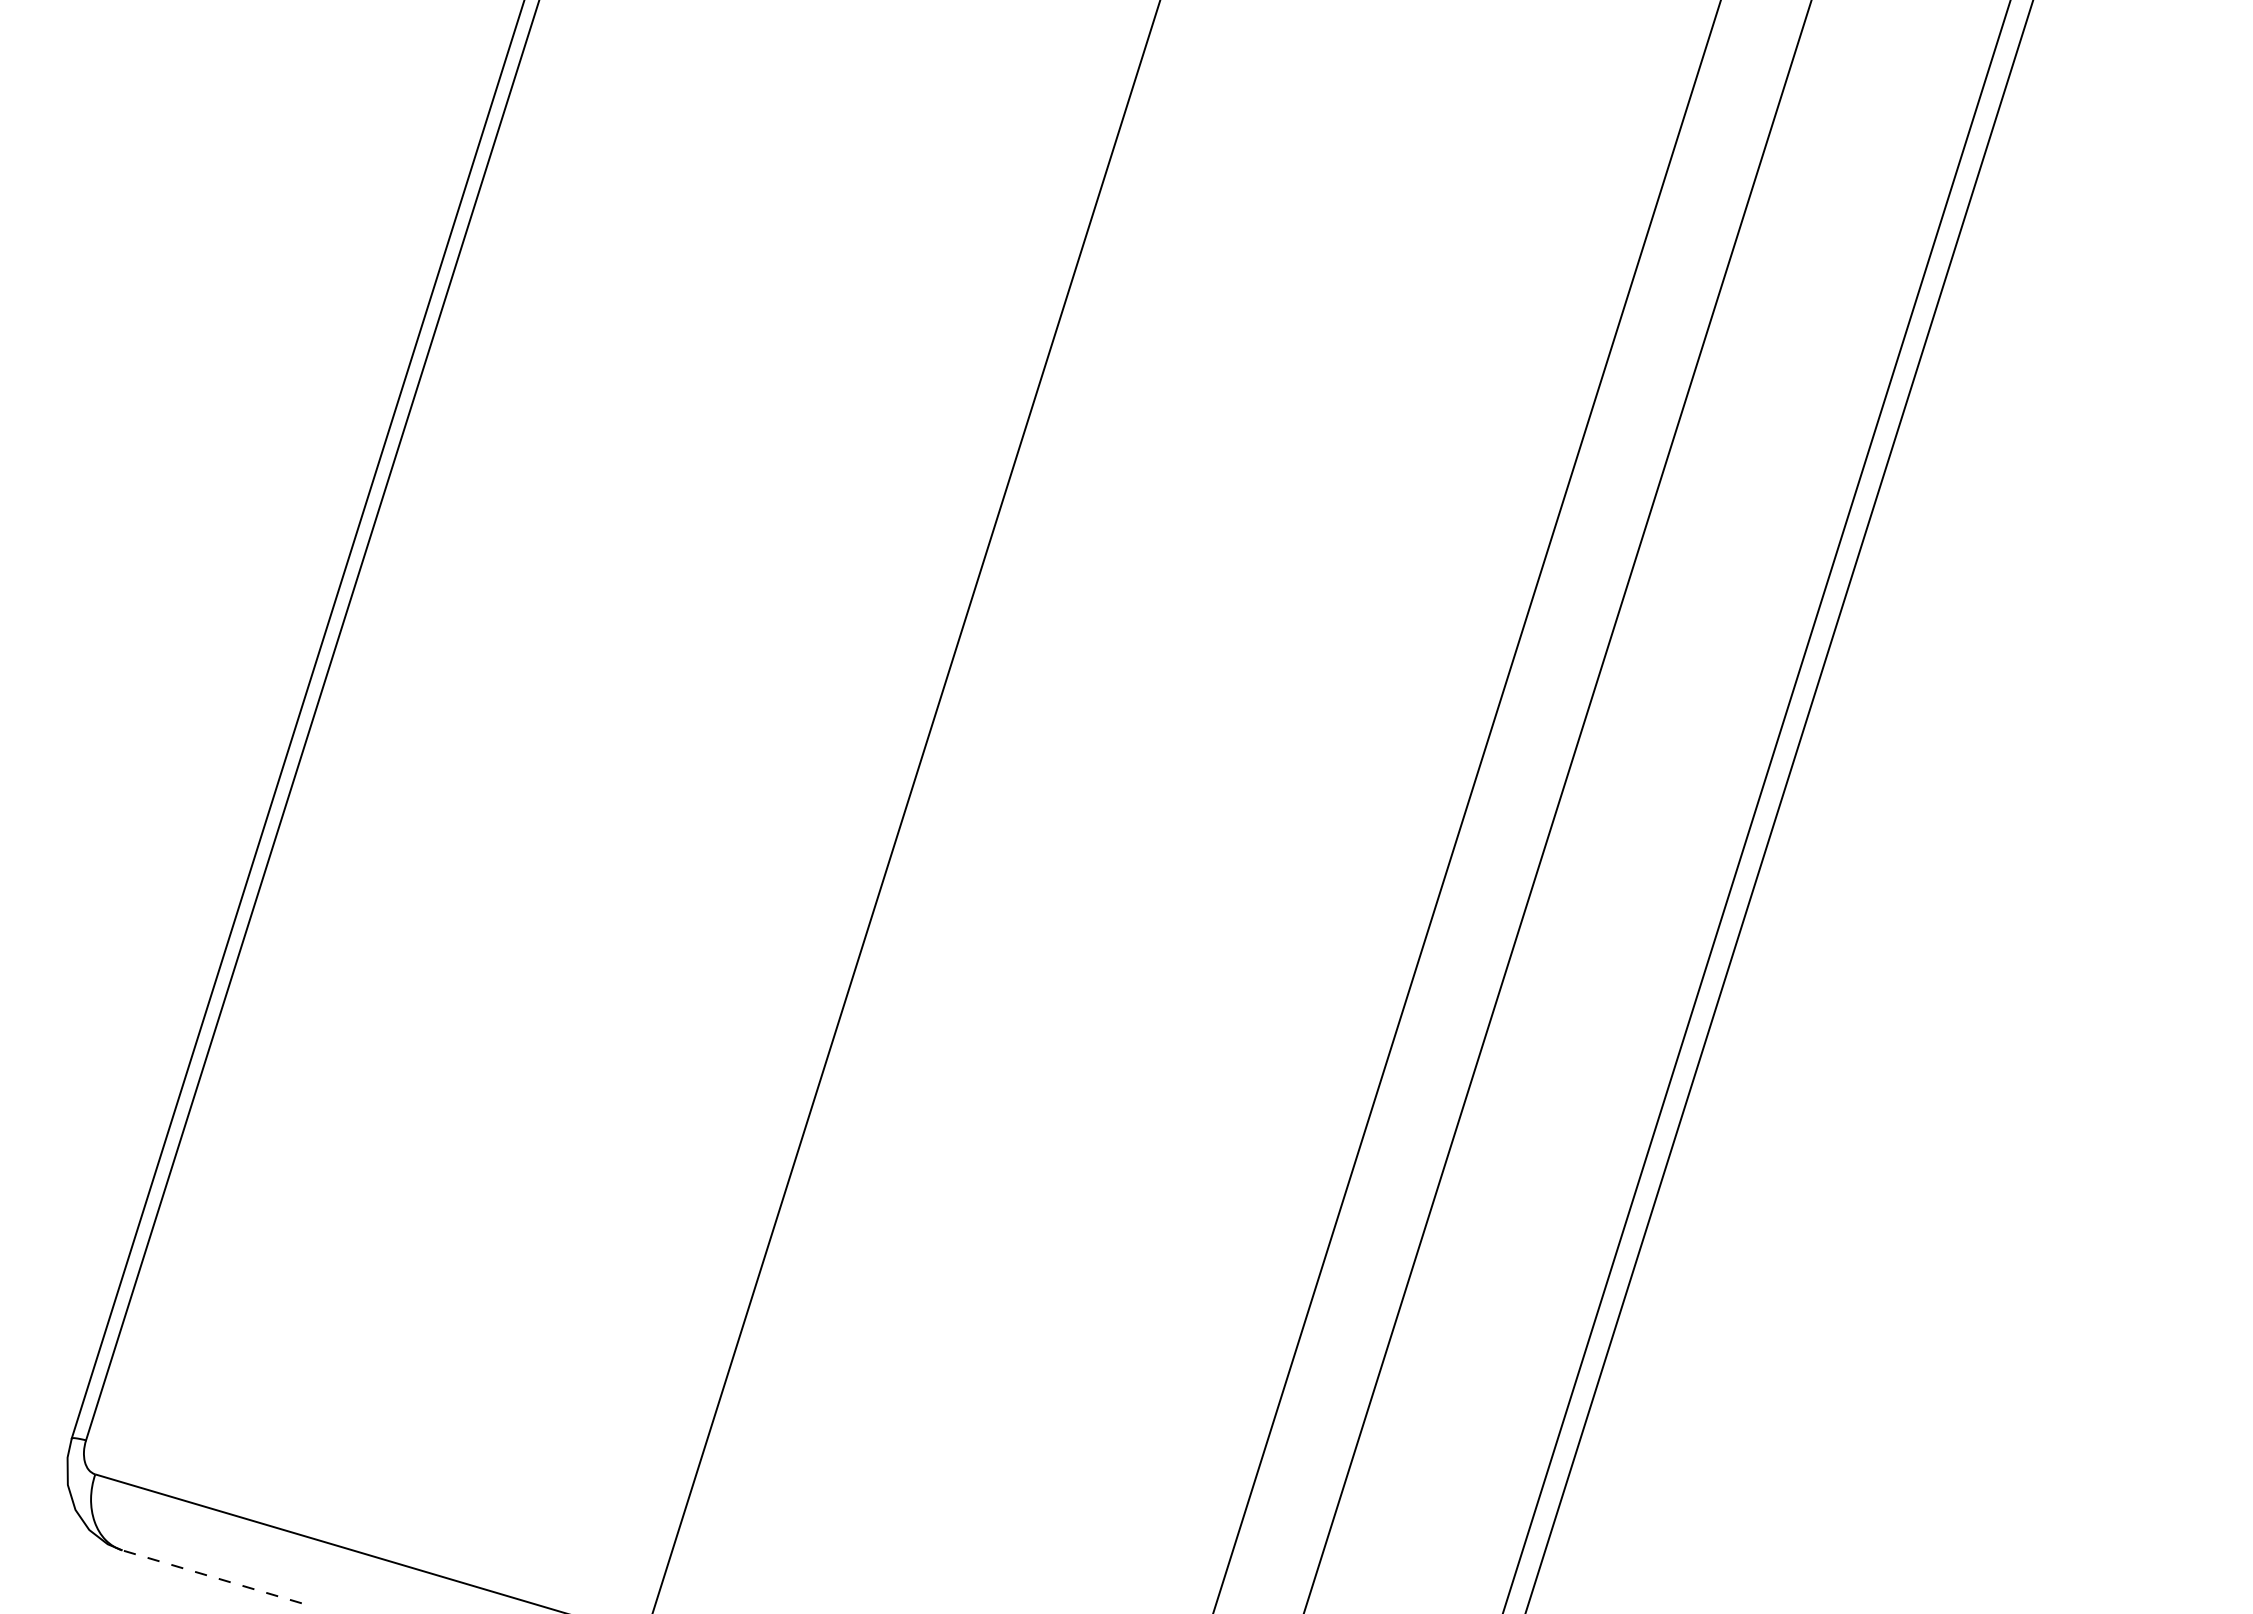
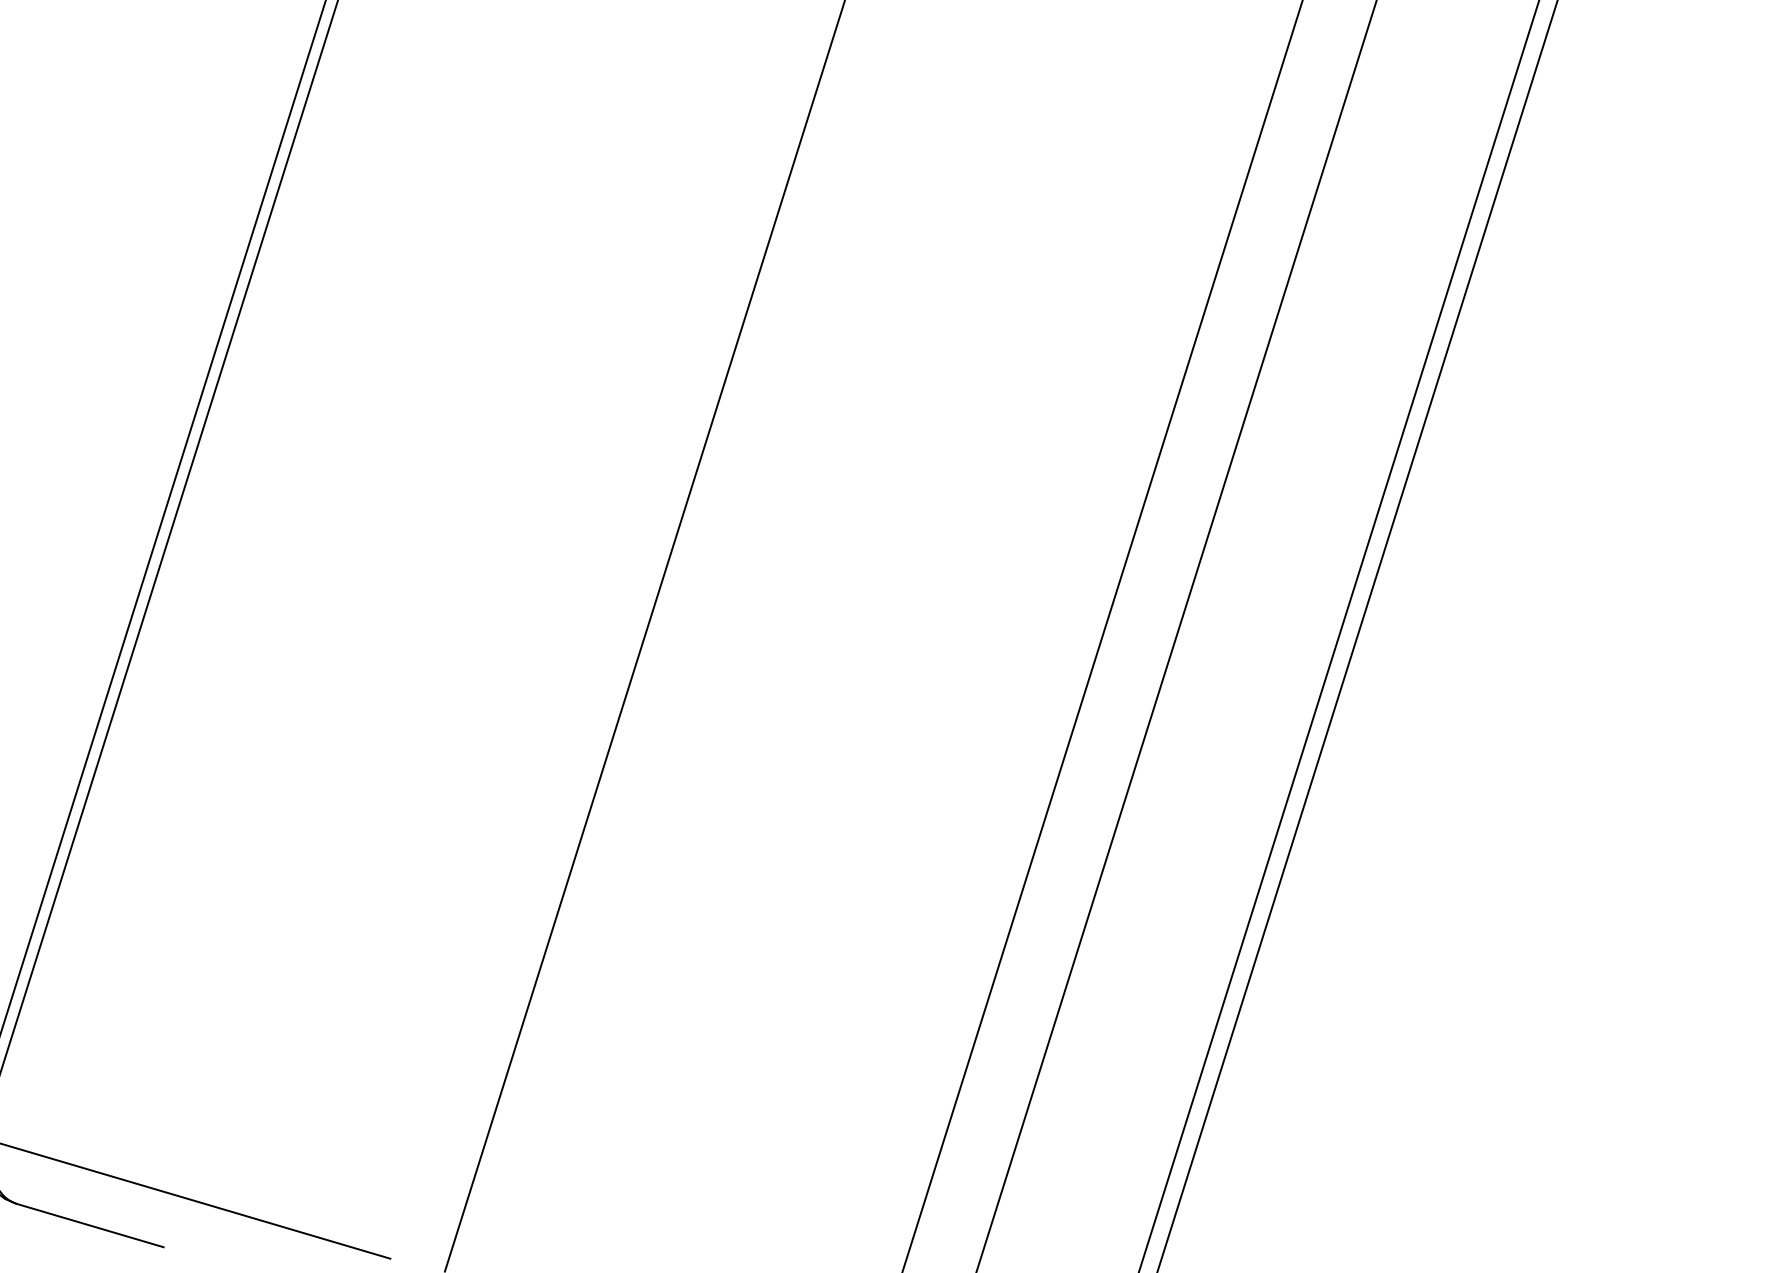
line: (212, 1576) -> (90, 1225), dashed -> solid

